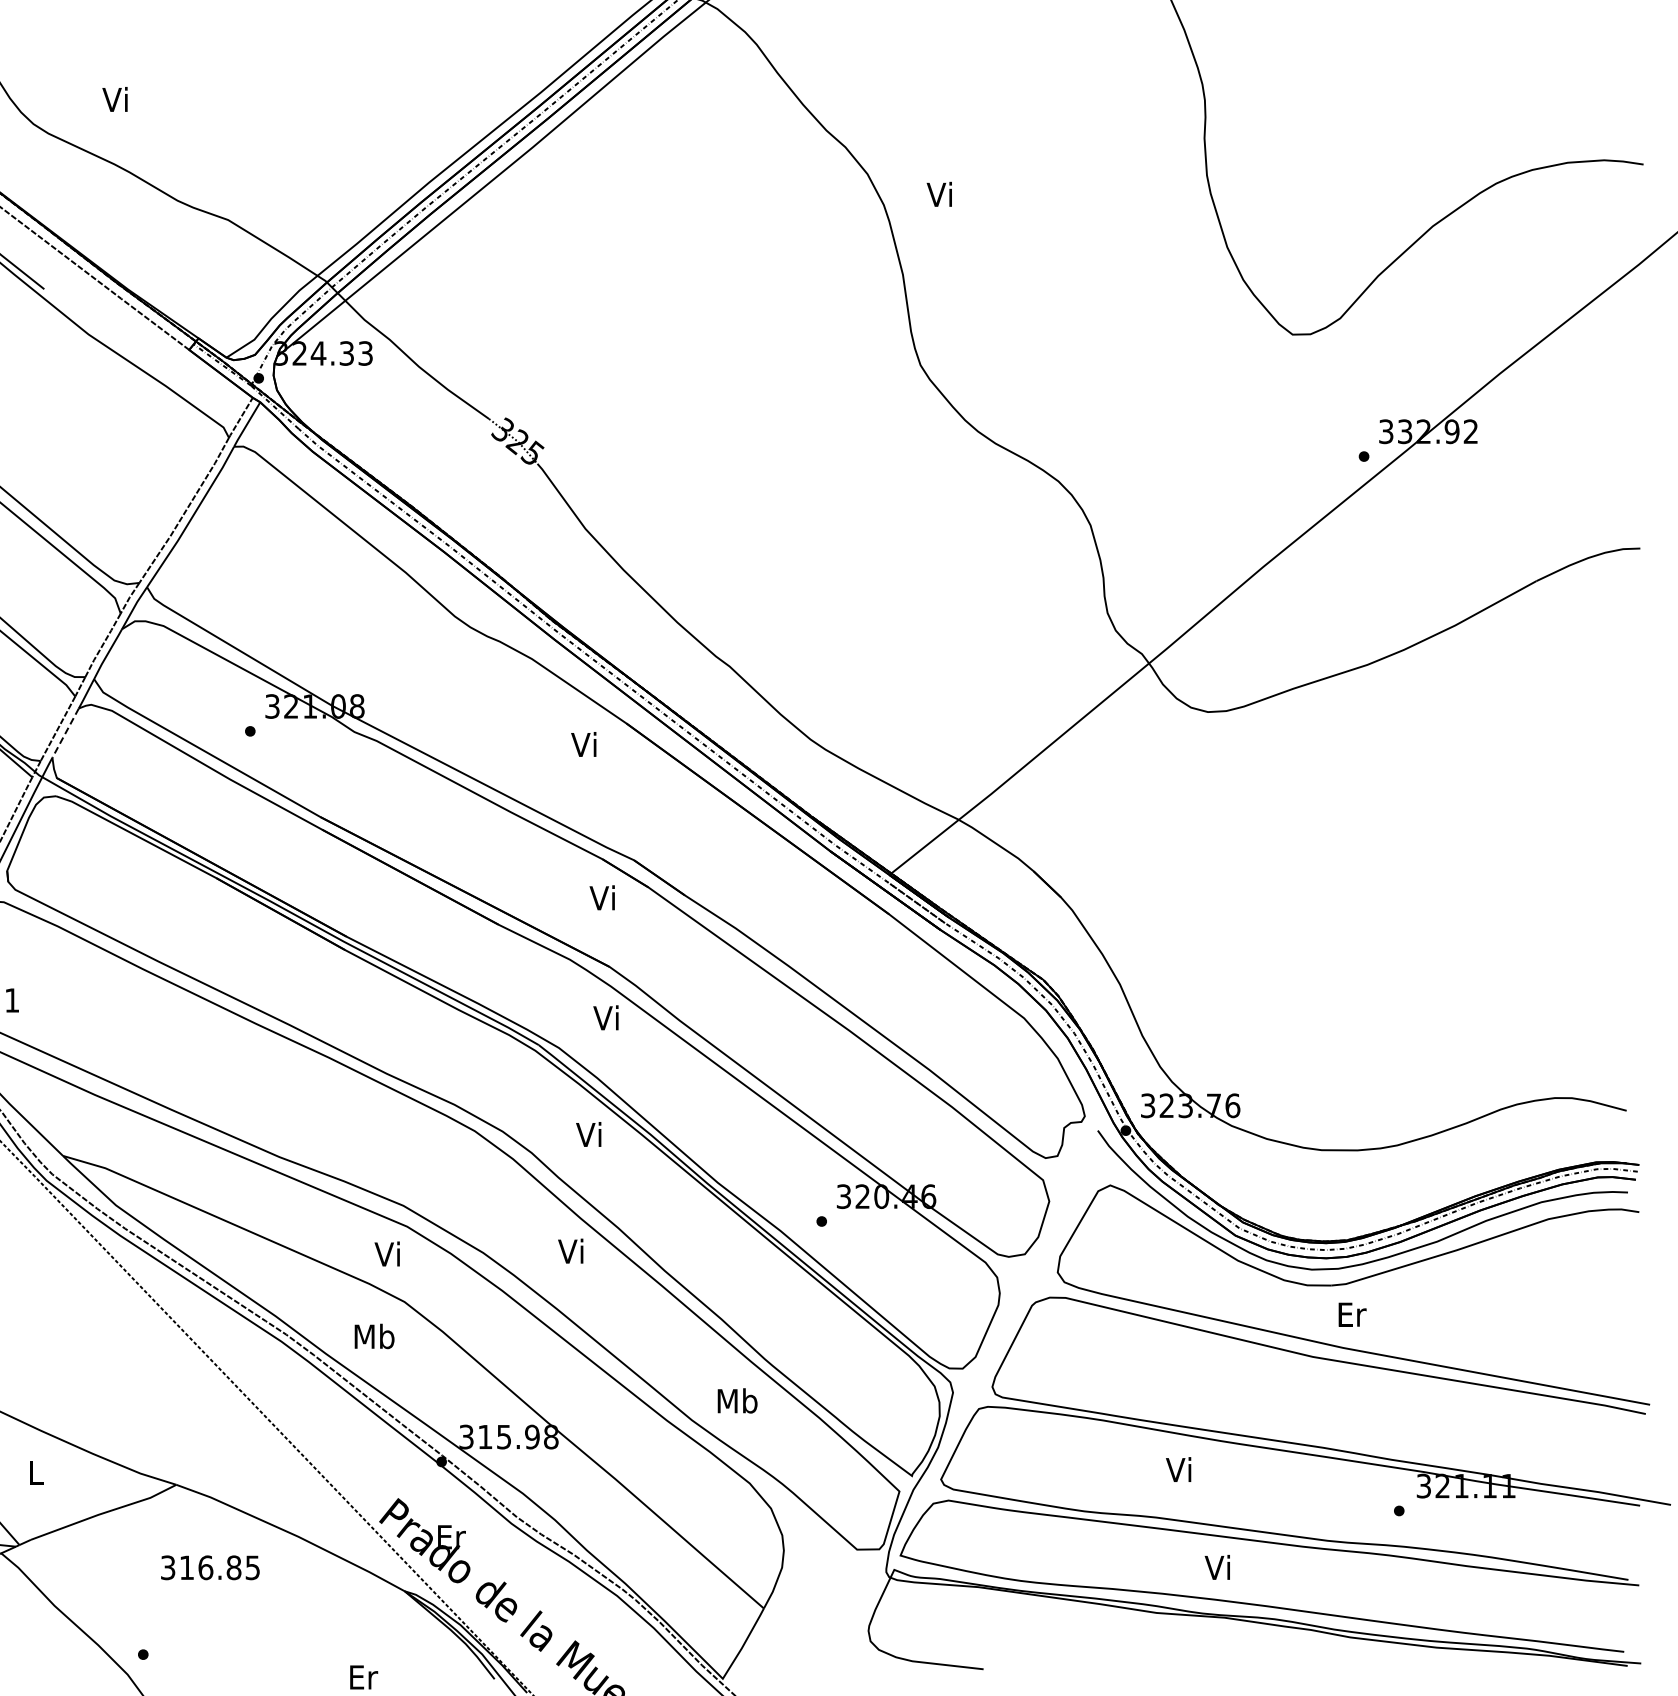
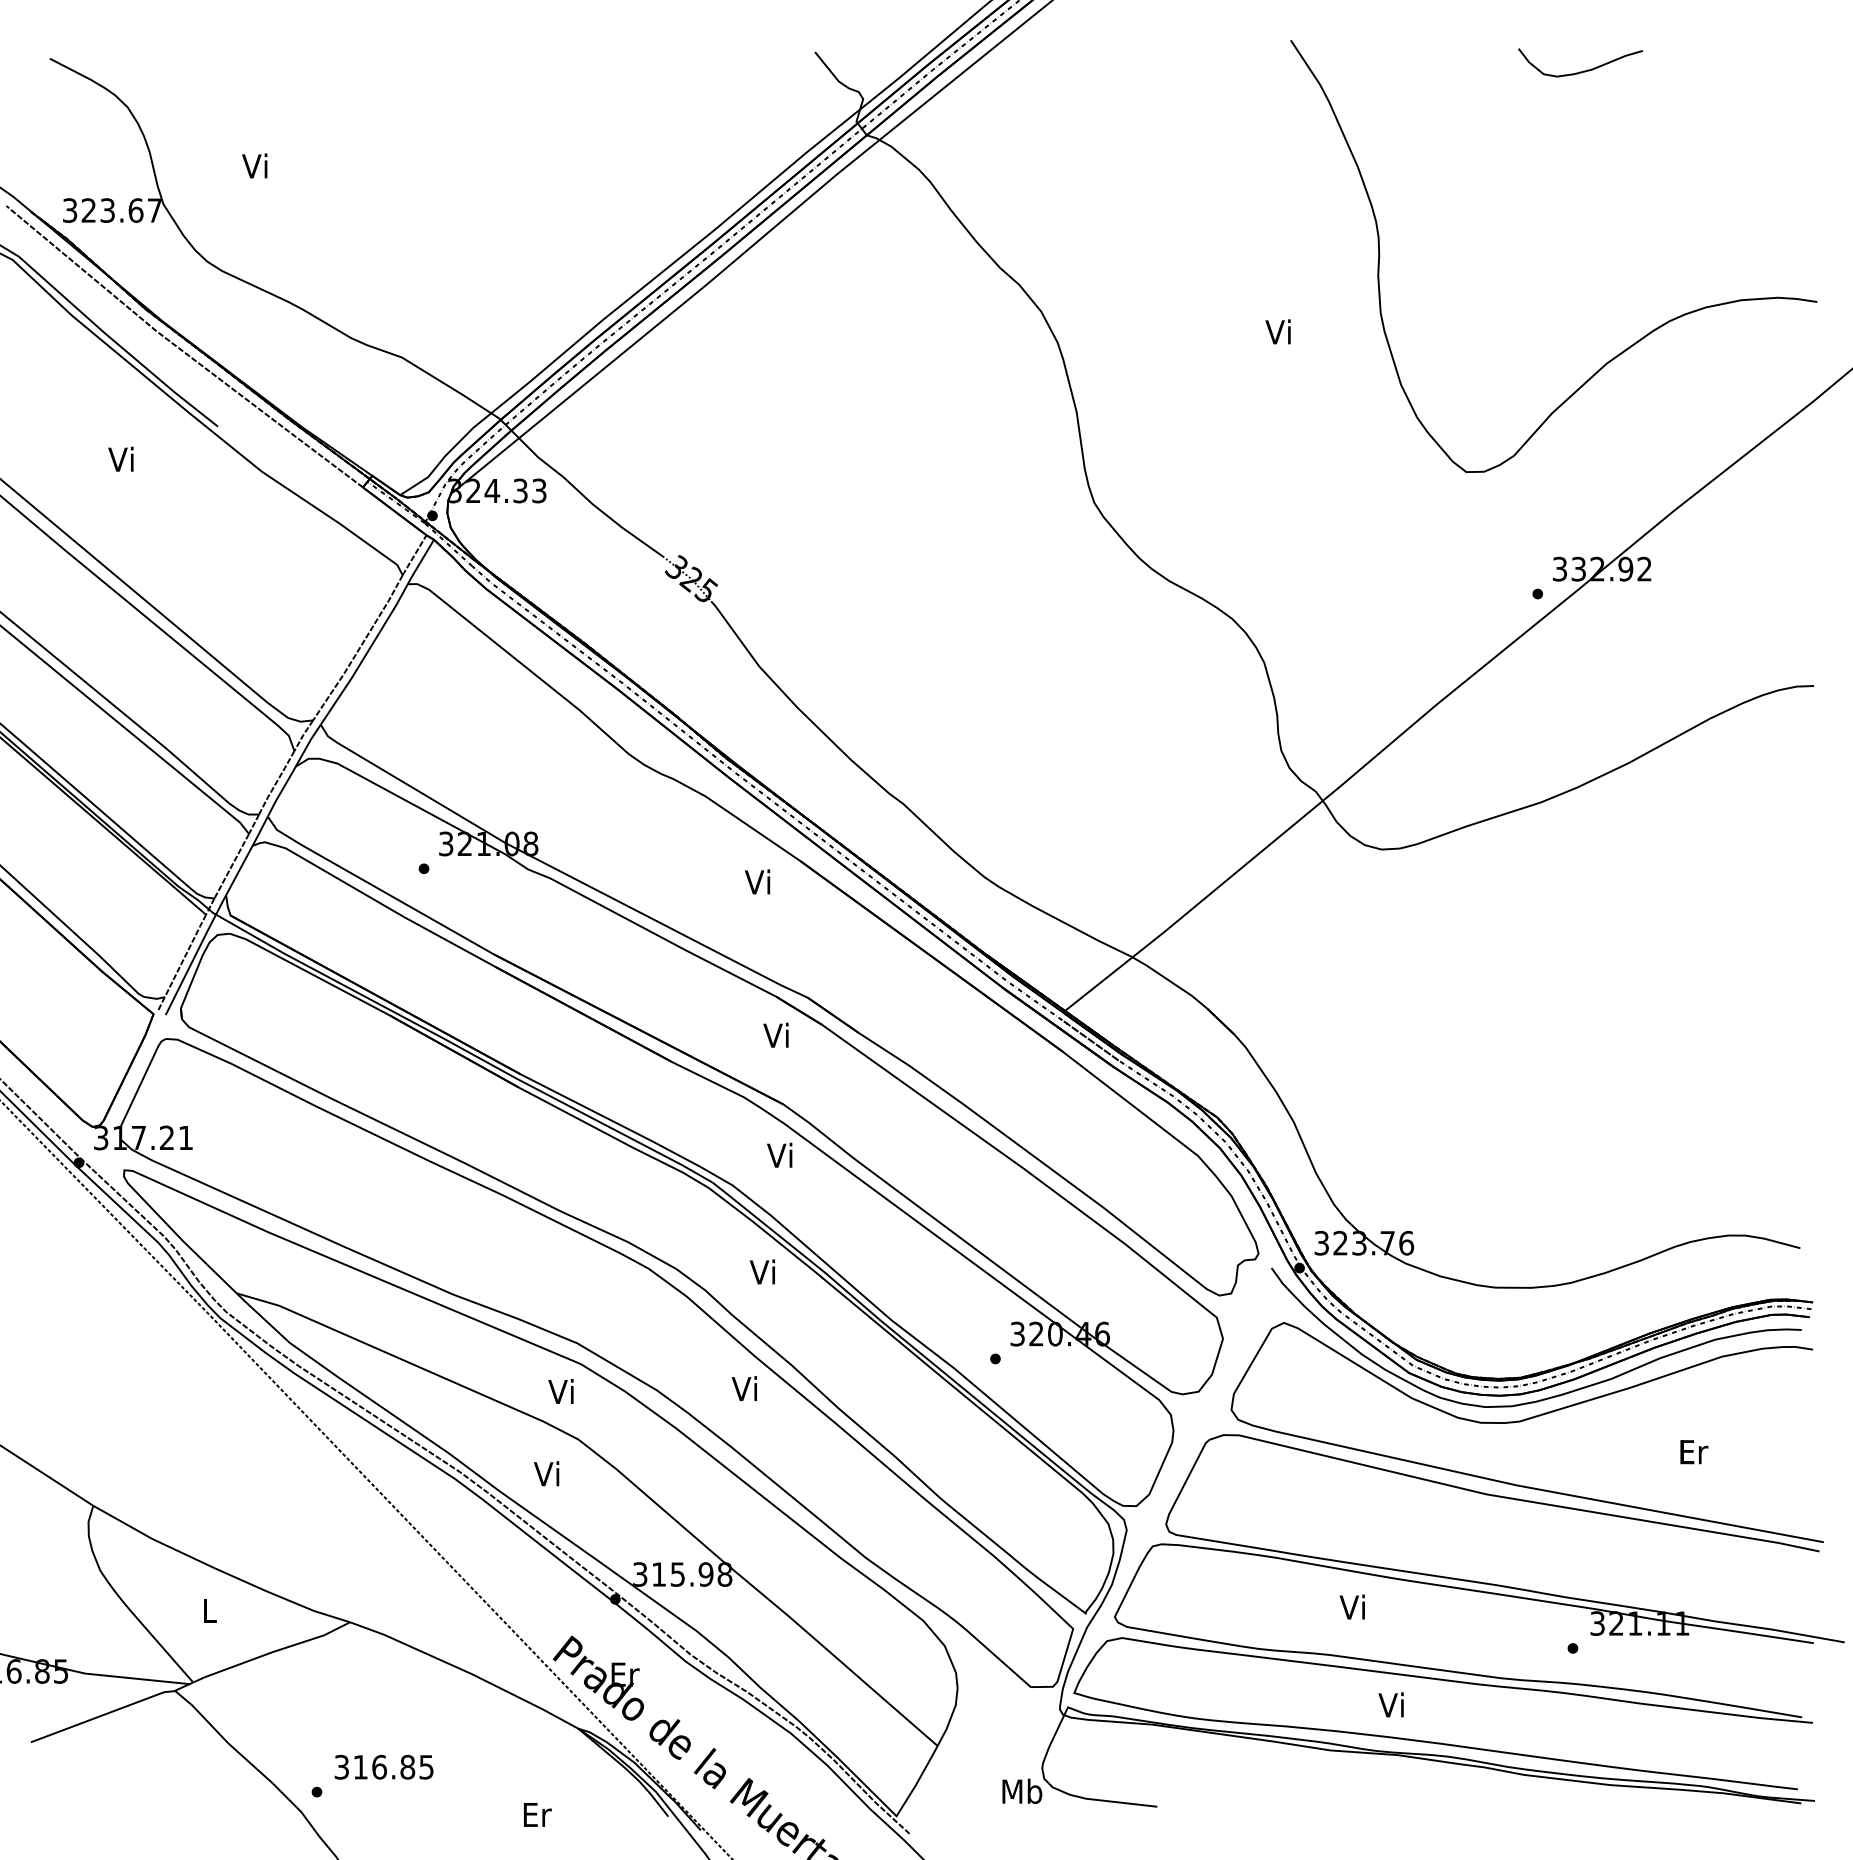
text: (114, 99) -> (254, 165), moved
text: (938, 194) -> (1277, 331), moved
line: (65, 733) -> (239, 870), dashed -> solid
text: (1352, 1315) -> (1694, 1452), moved
text: (374, 1336) -> (548, 1473), Mb -> Vi
text: (737, 1400) -> (1022, 1790), moved
text: (209, 1567) -> (383, 1766), moved

